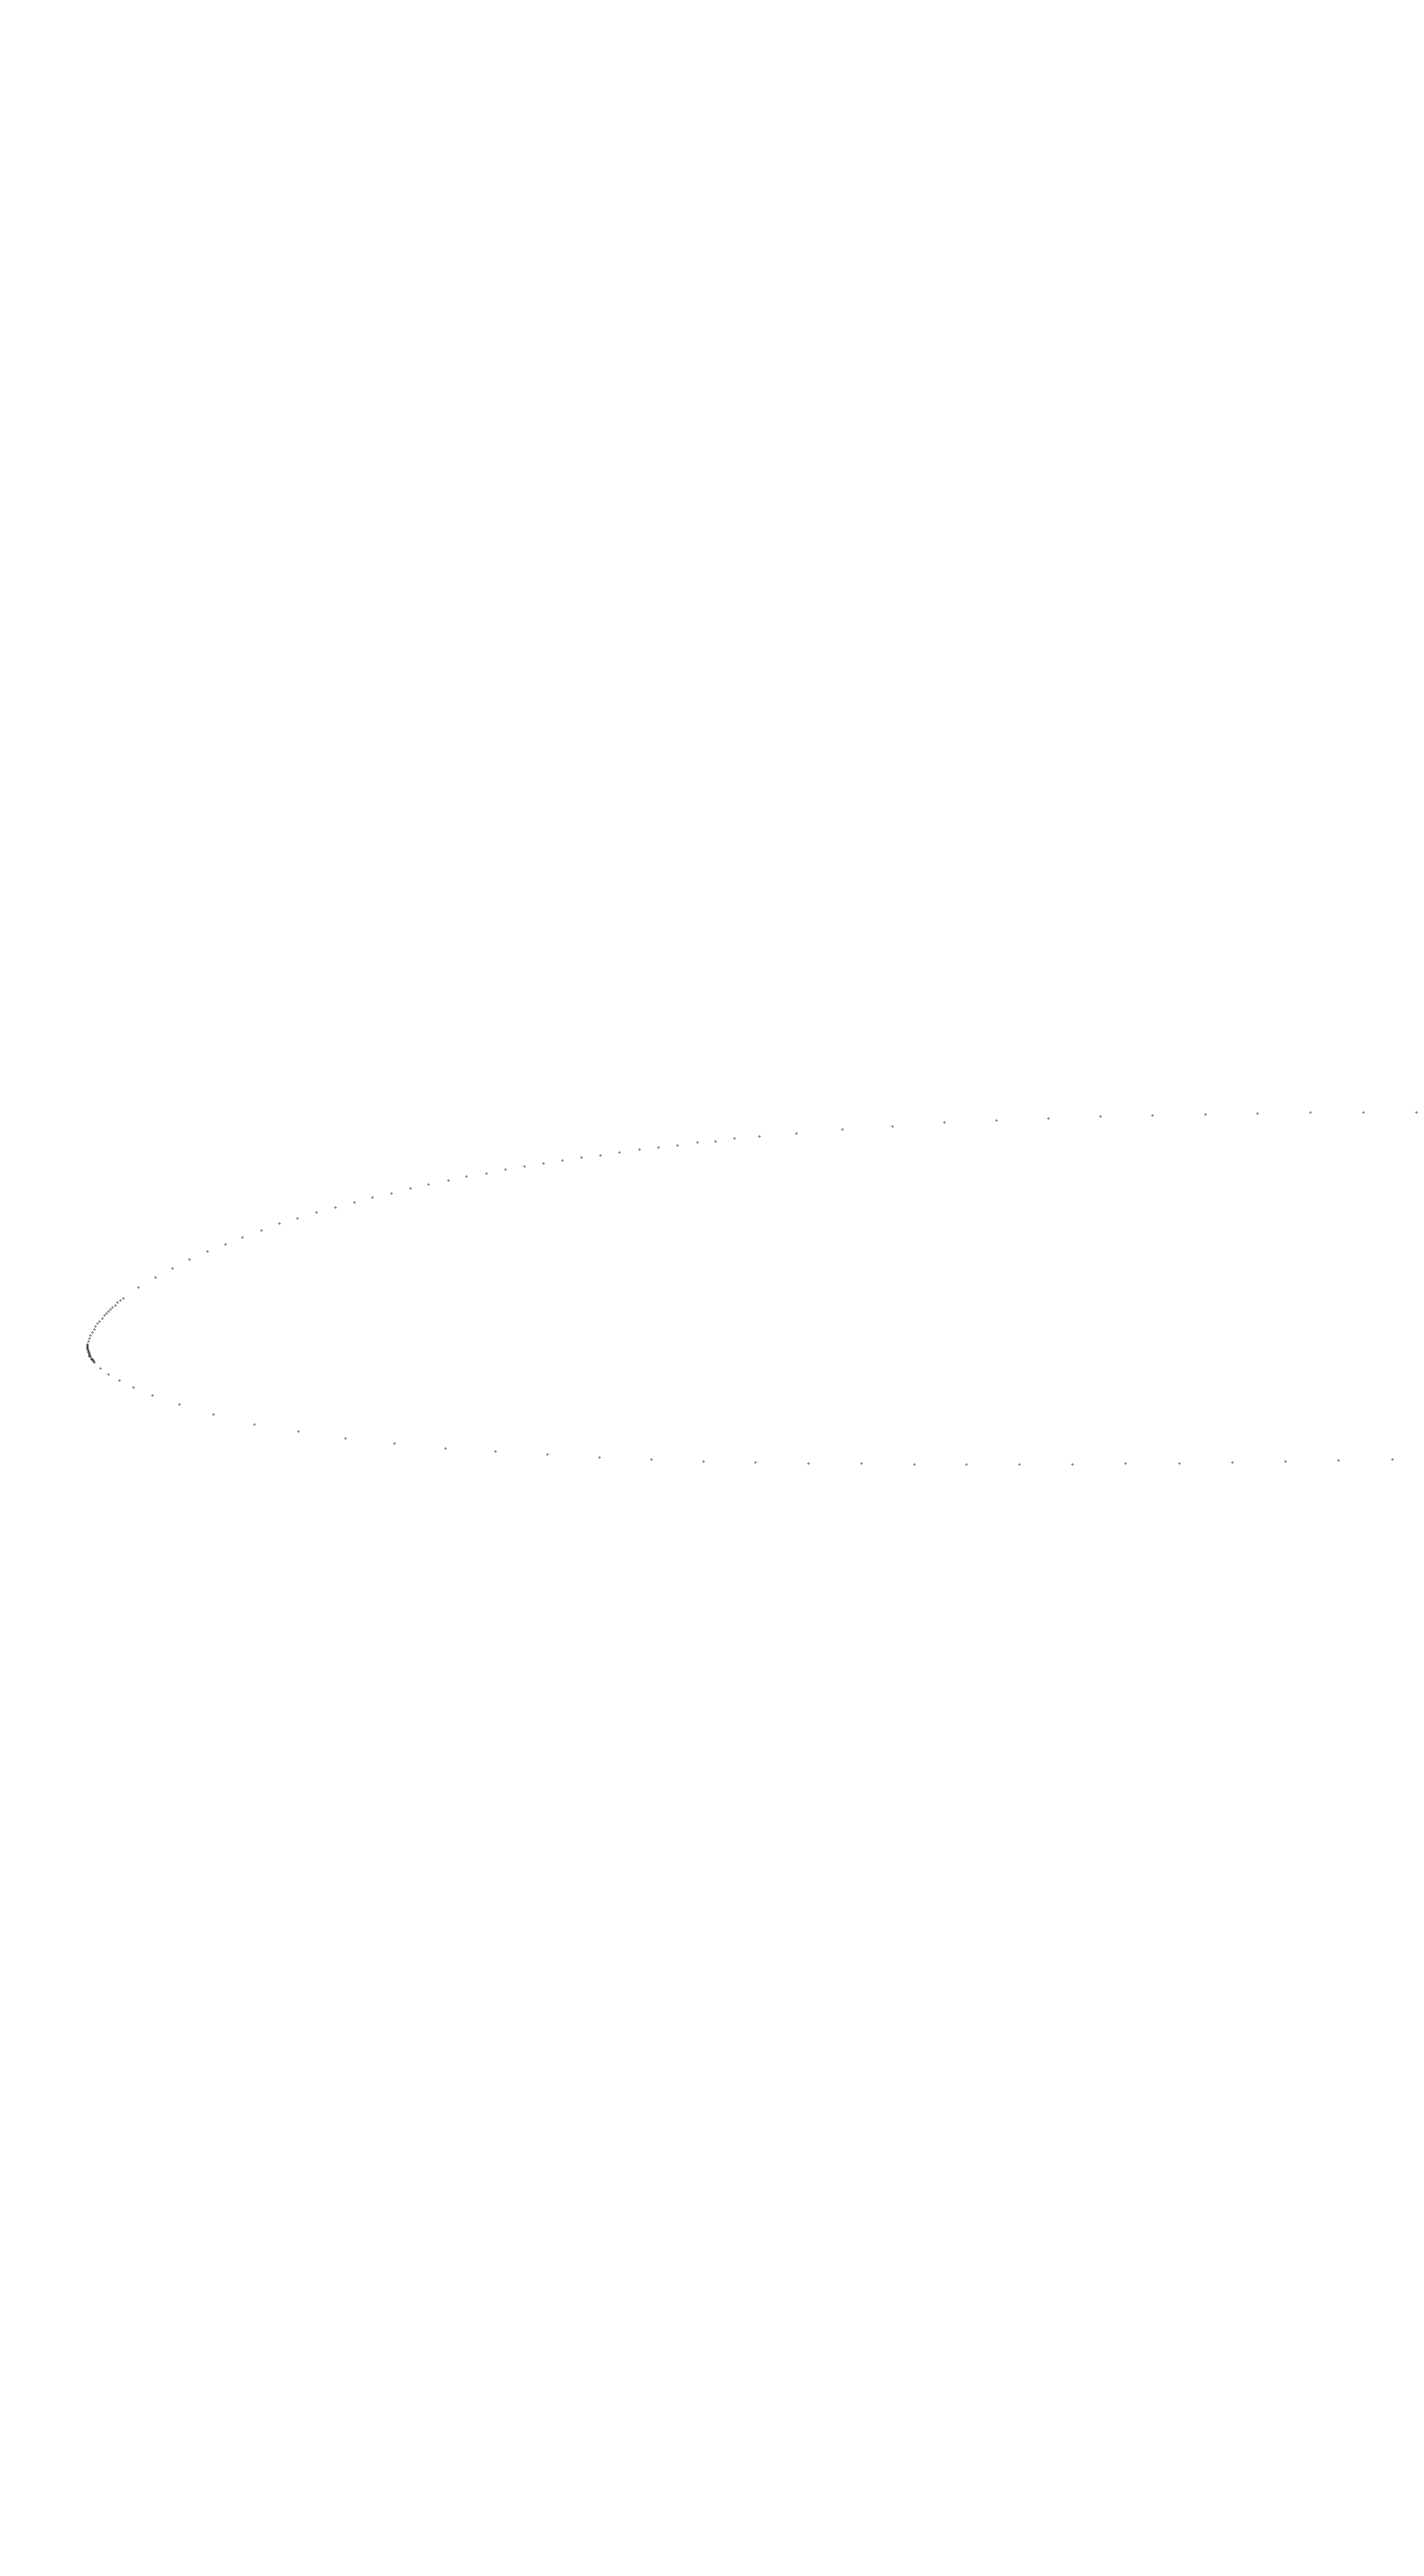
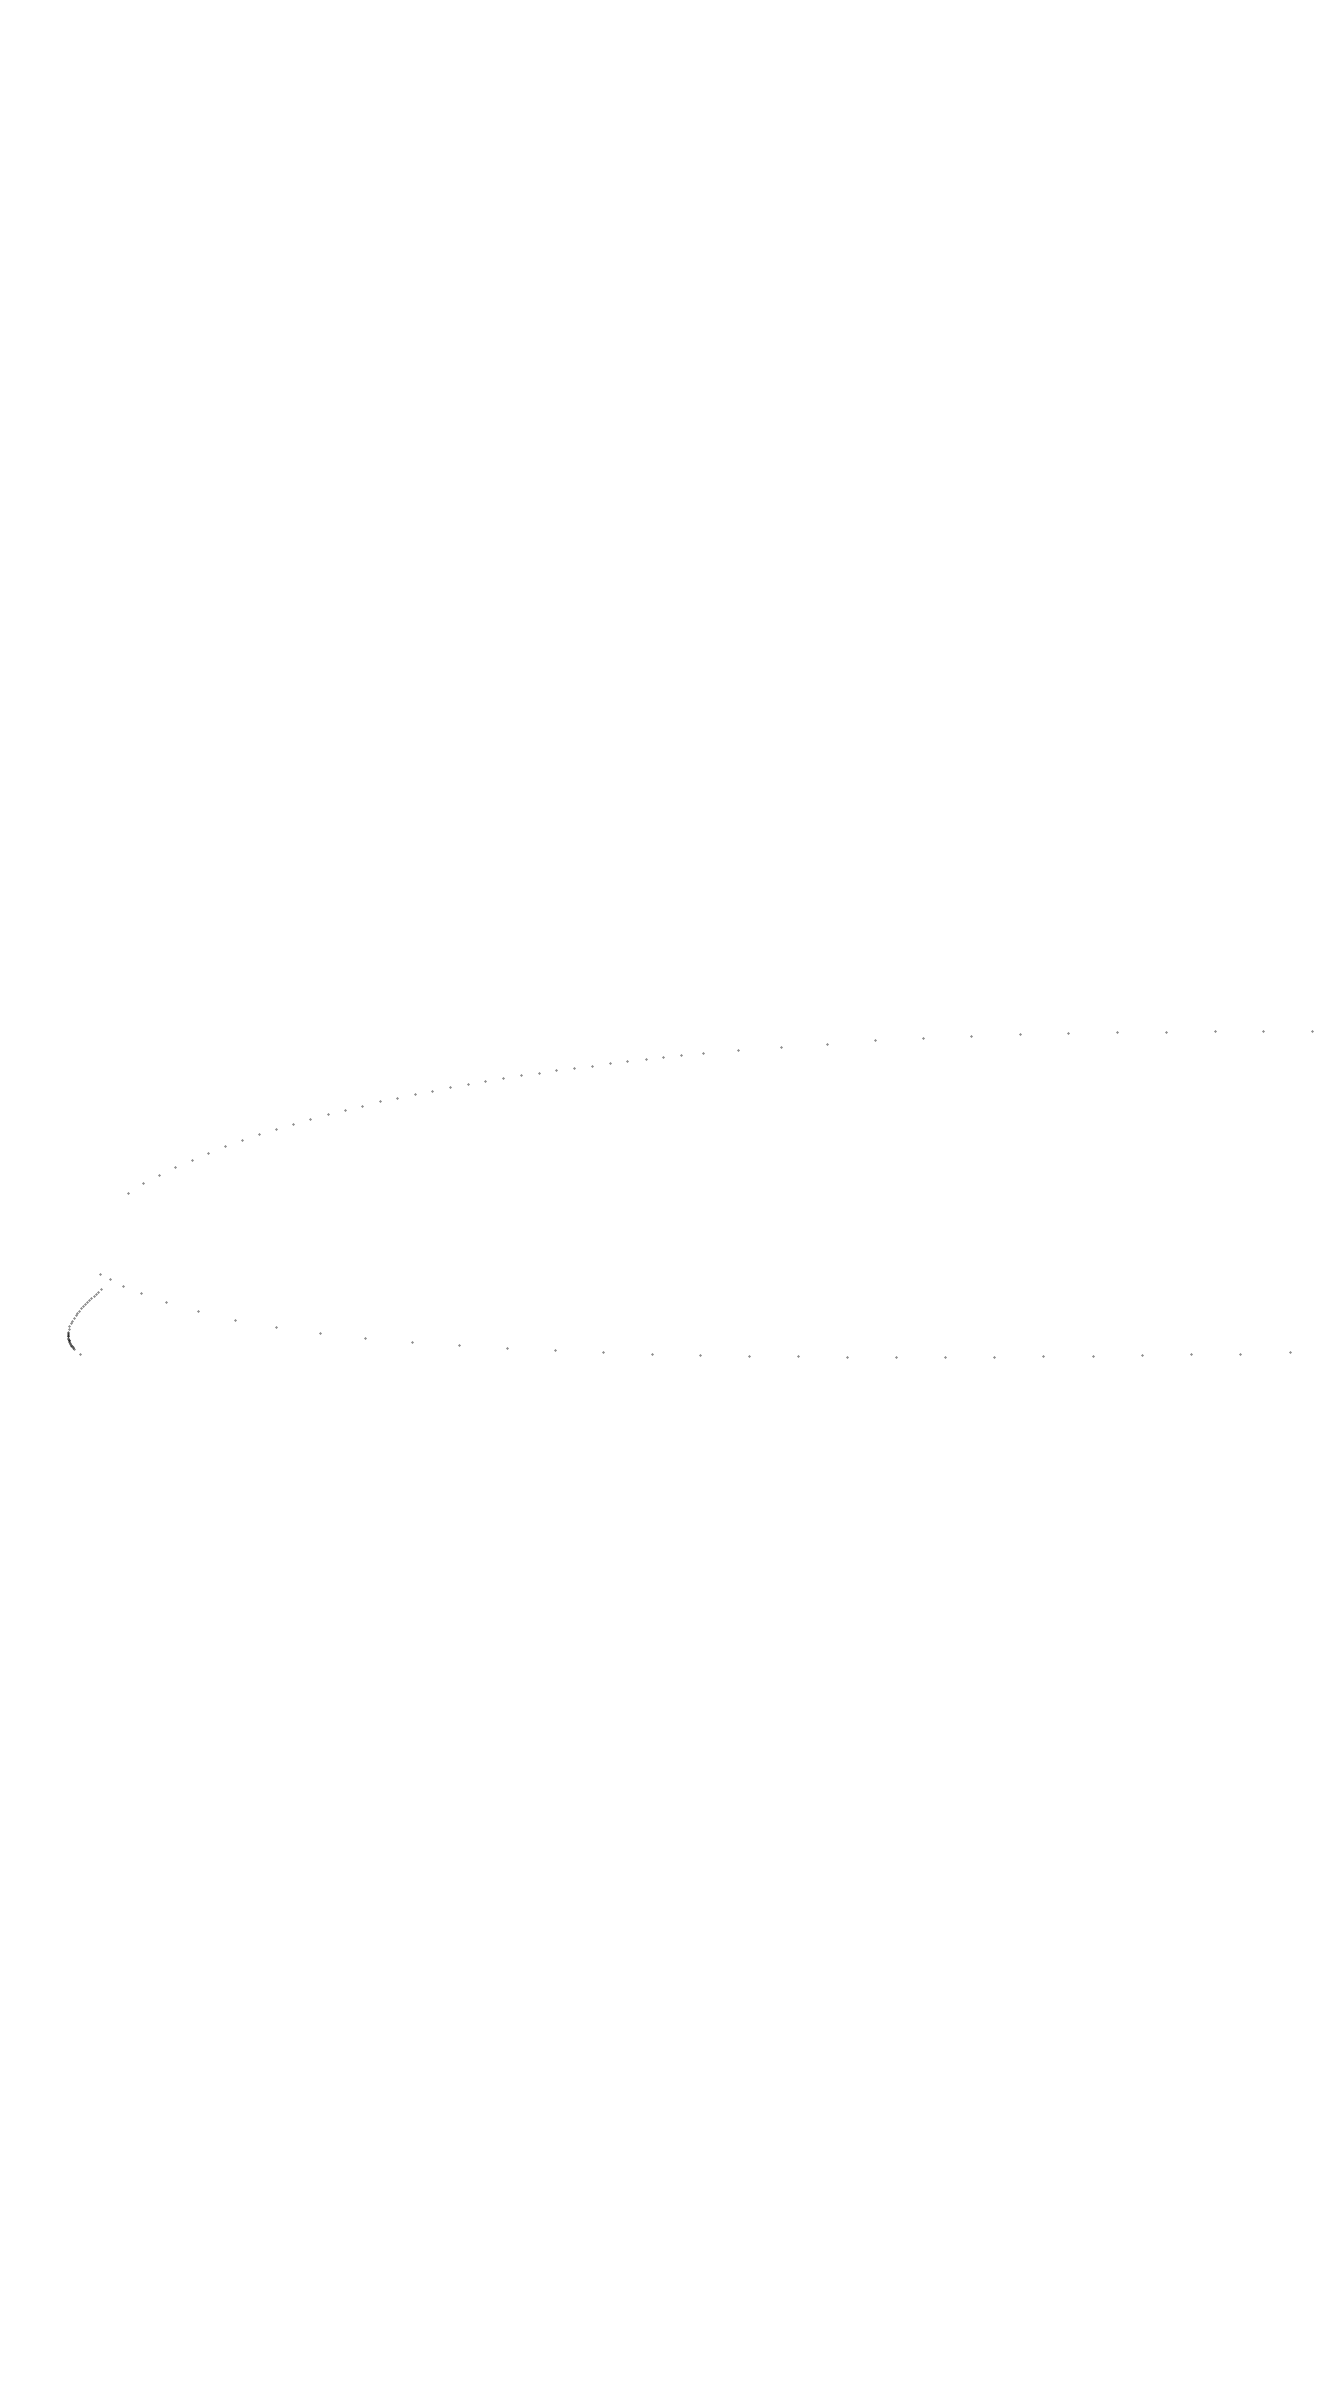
part: (95, 1329) -> (75, 1318), moved

